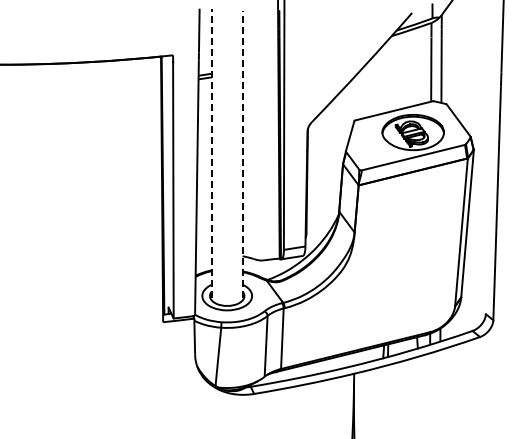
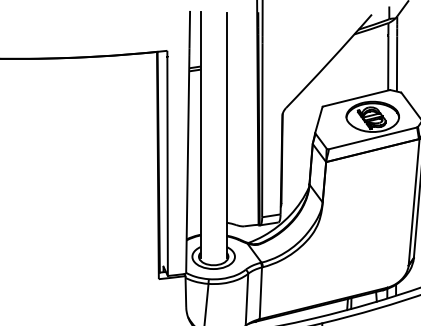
line: (211, 153) -> (200, 134), dashed -> solid
line: (242, 153) -> (226, 134), dashed -> solid

